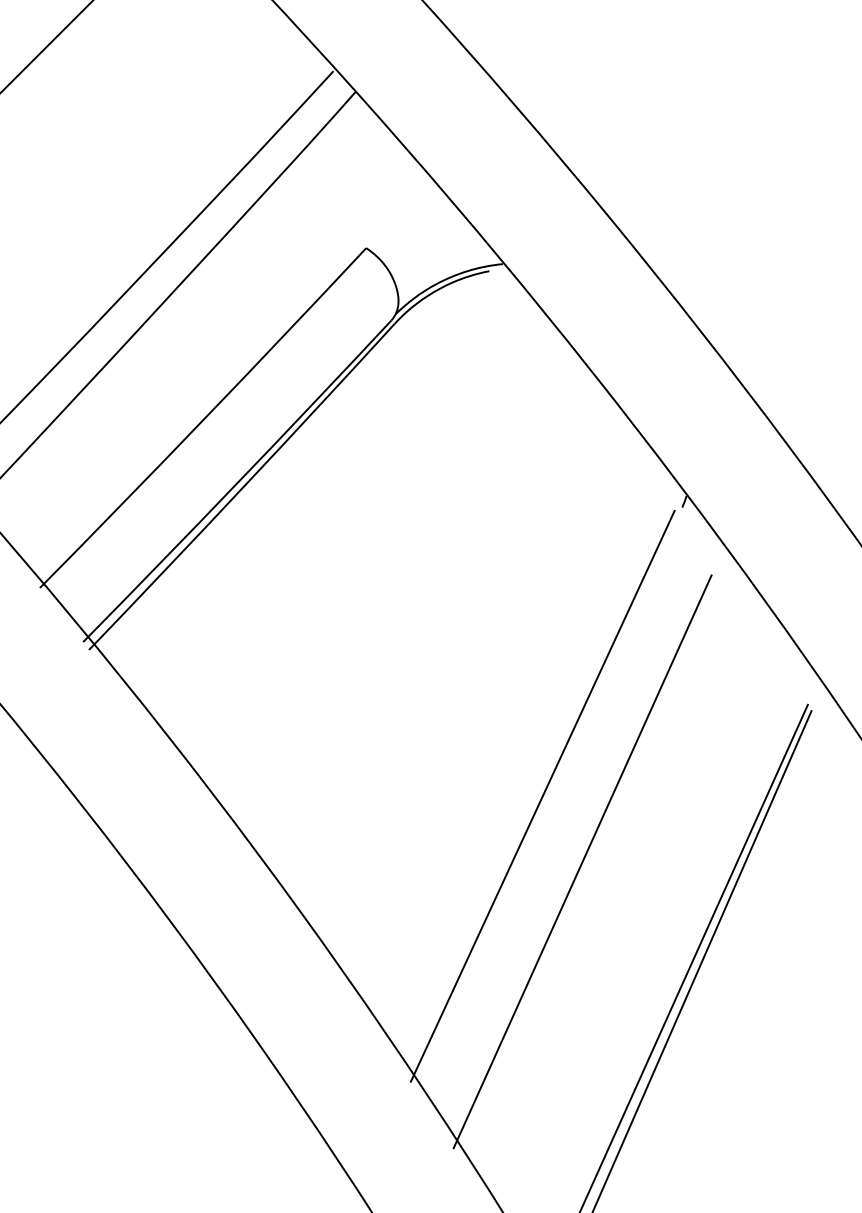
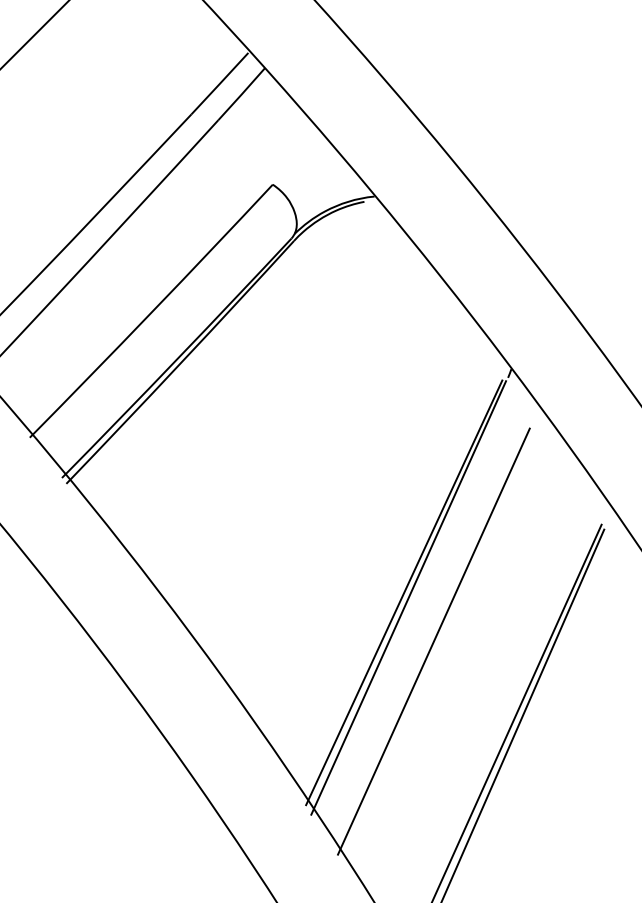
line: (548, 803) -> (408, 598), added

